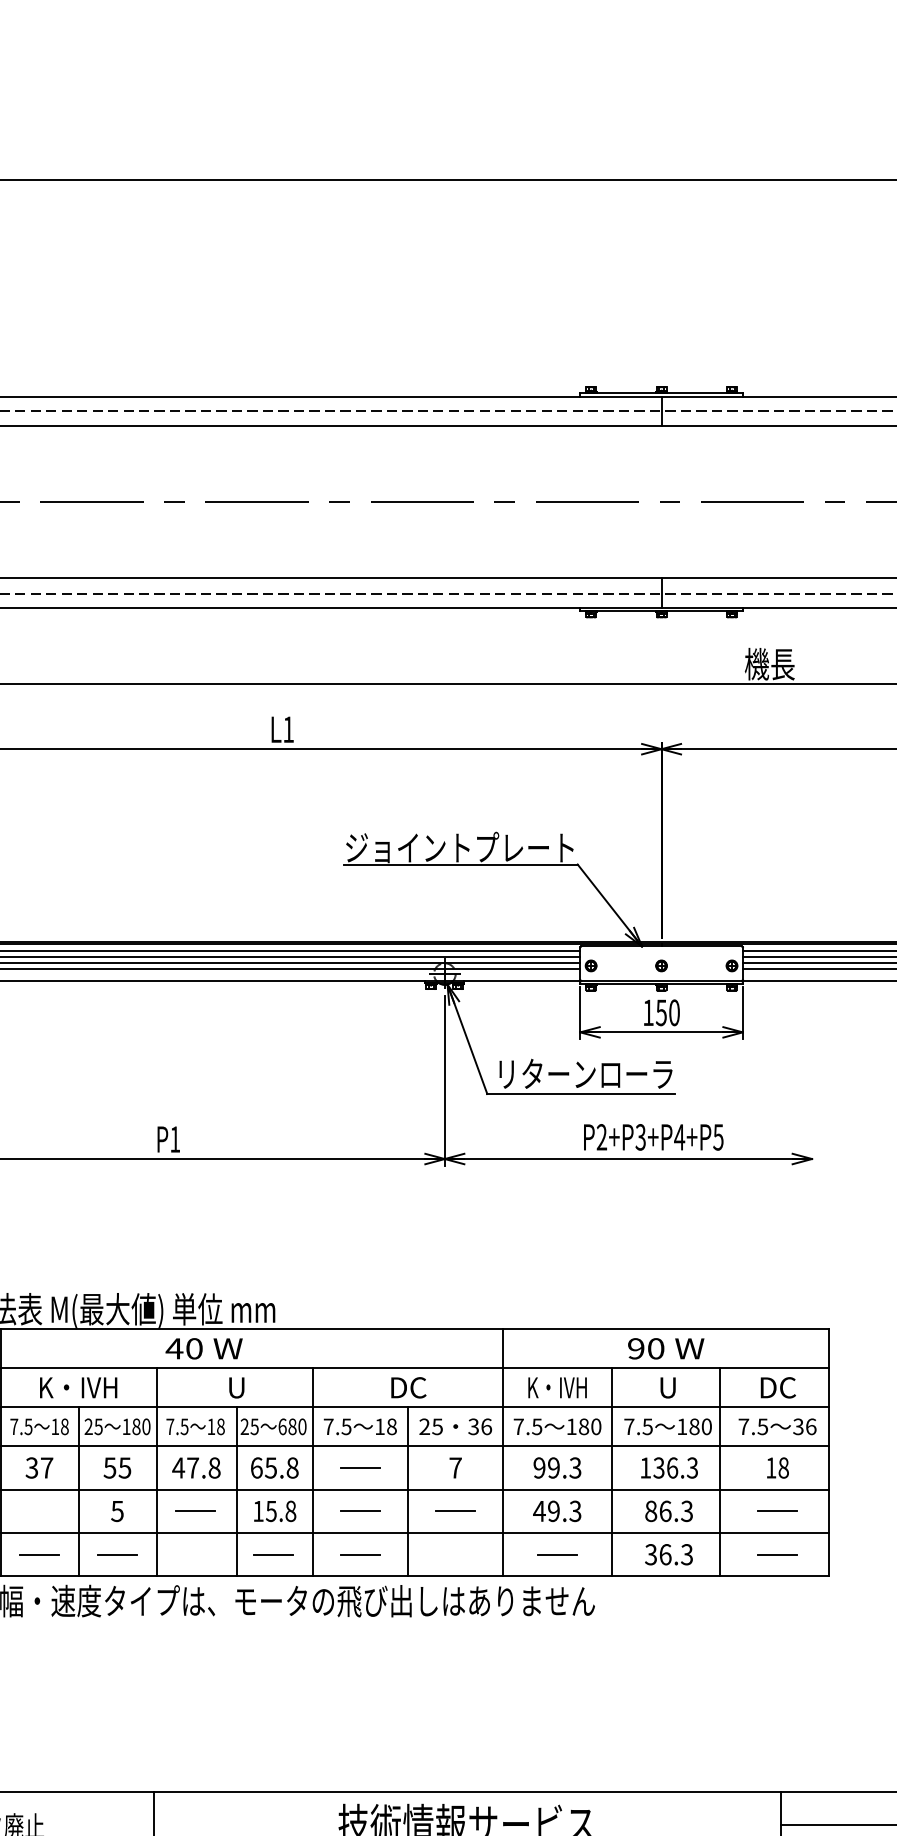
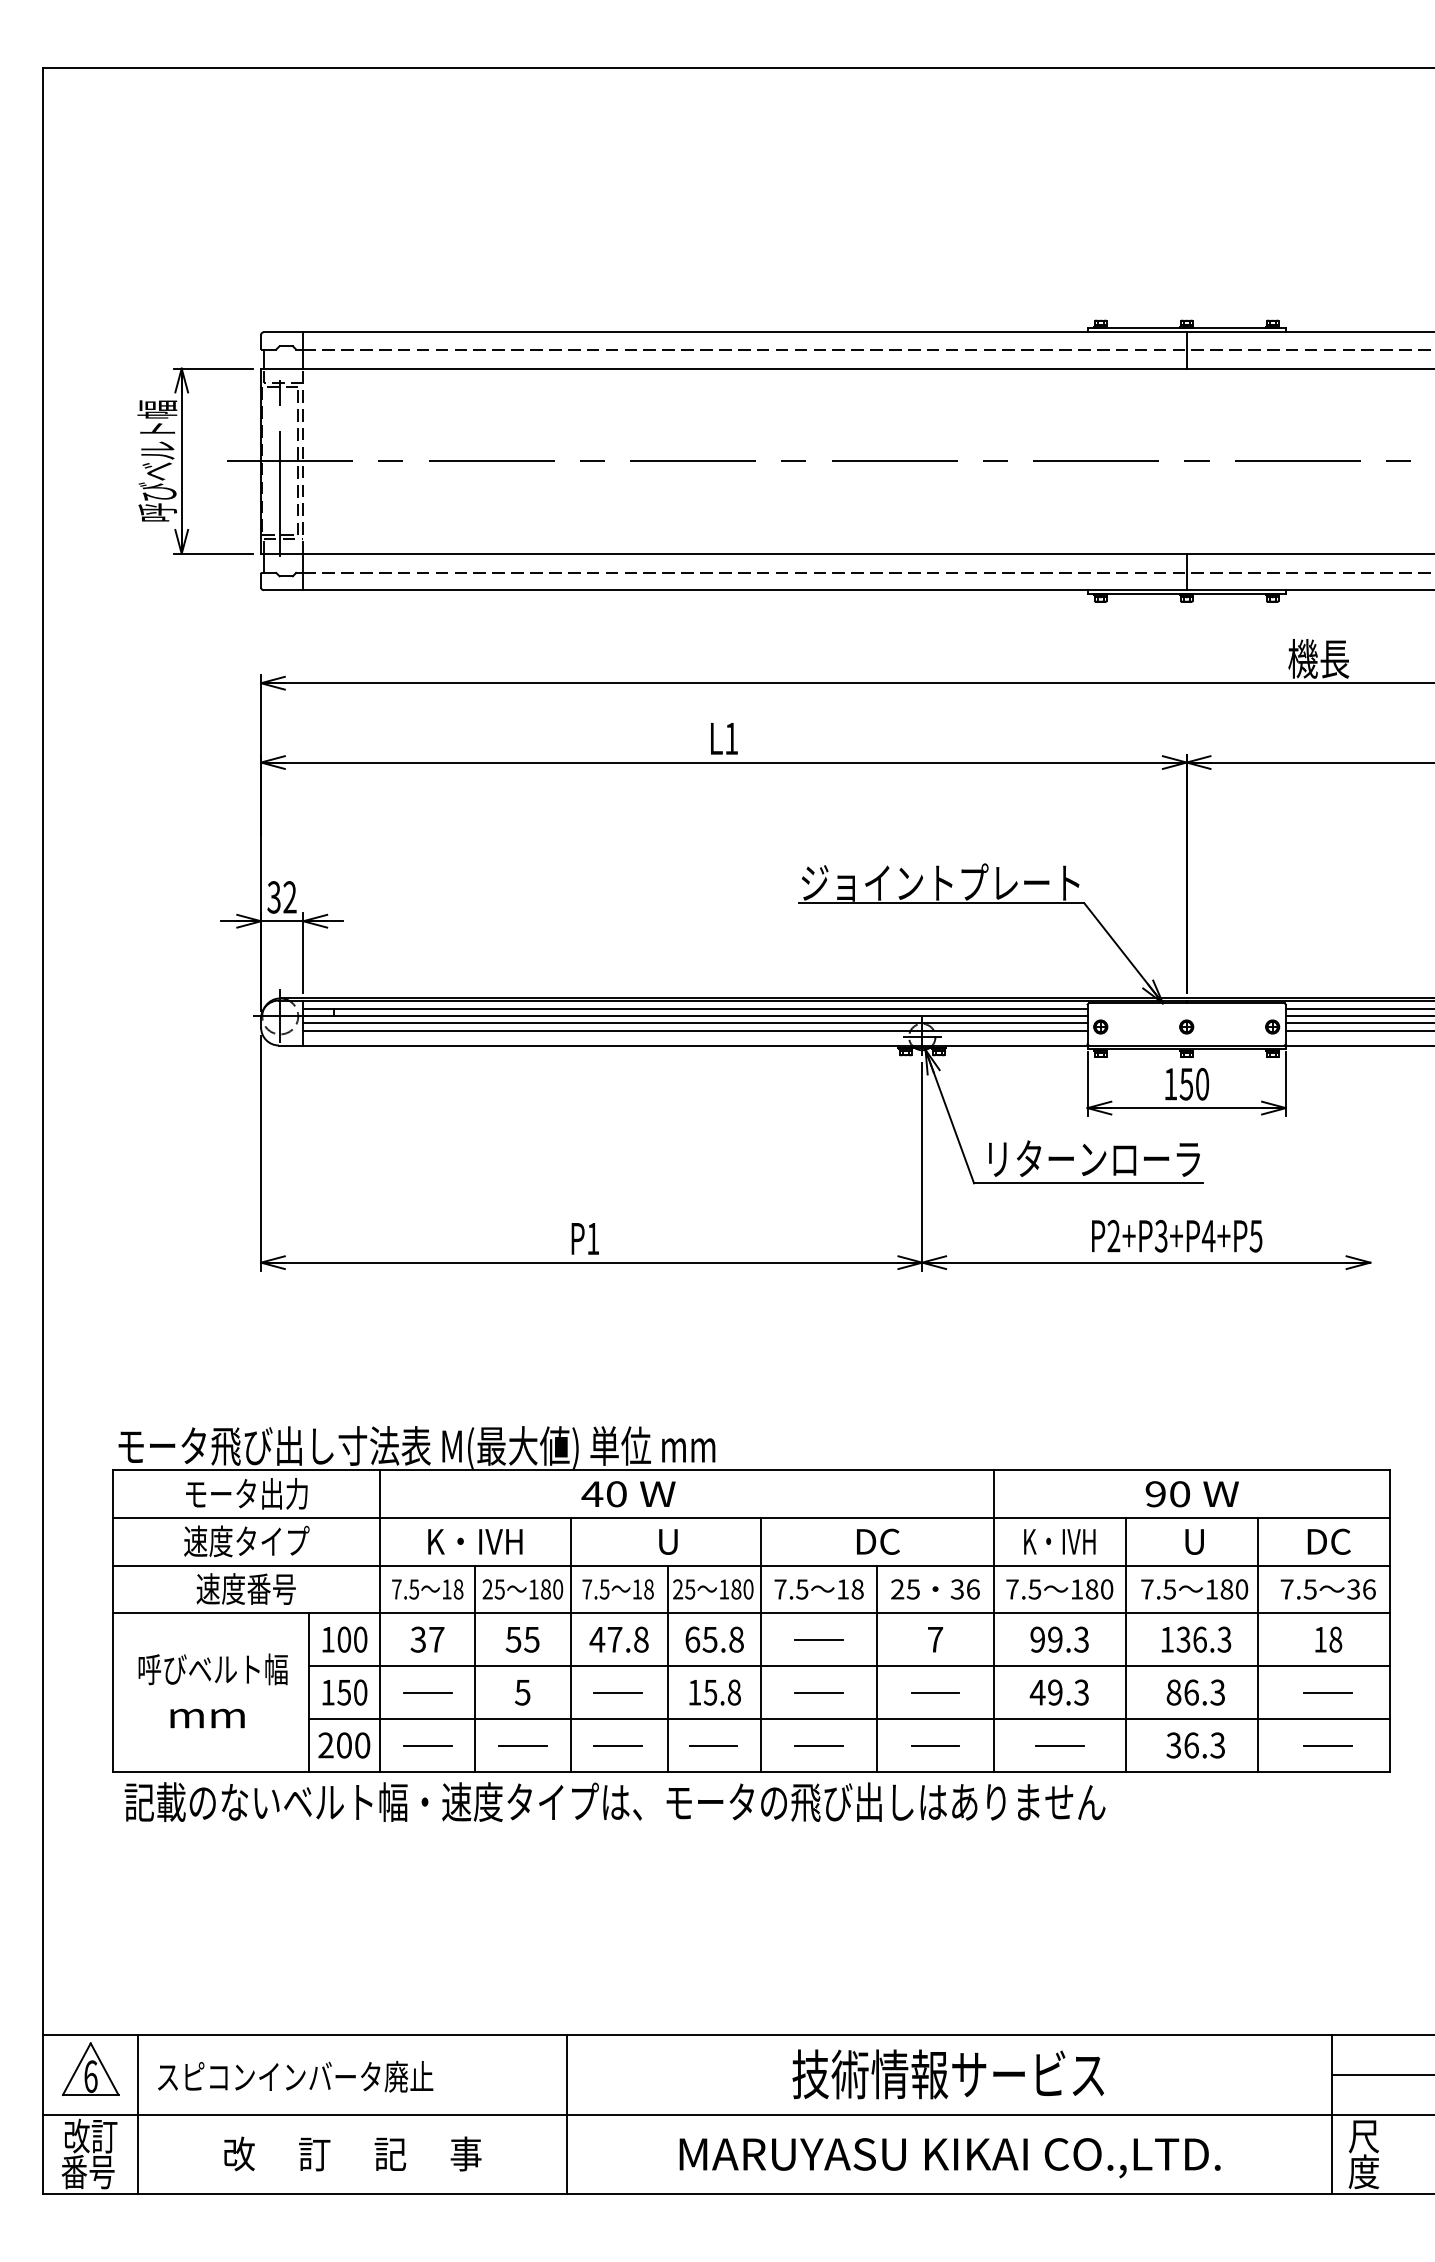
text: (282, 1426) -> (724, 1589), 680 -> 180
line: (39, 1511) -> (427, 1692), added
line: (195, 1554) -> (617, 1745), added
line: (455, 1554) -> (935, 1745), added

